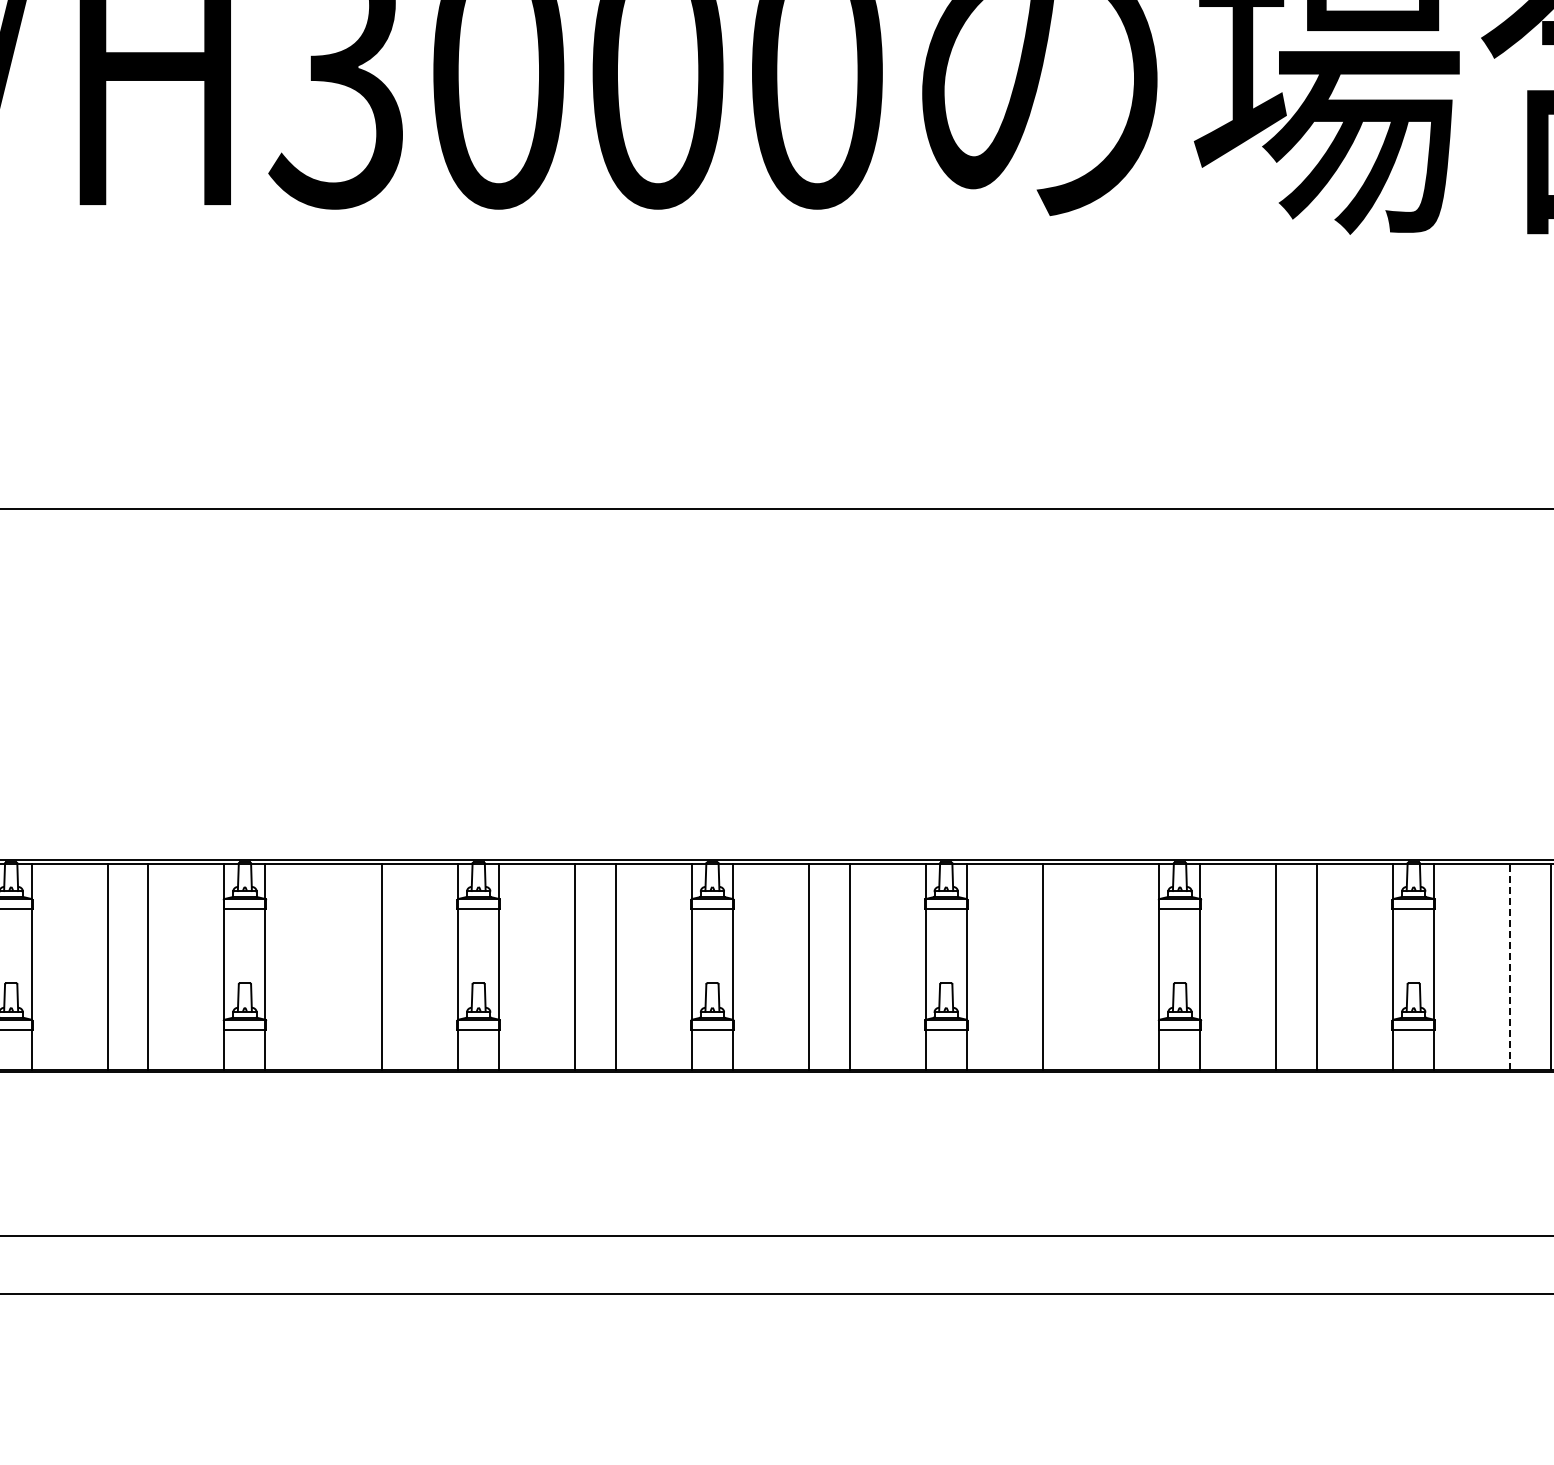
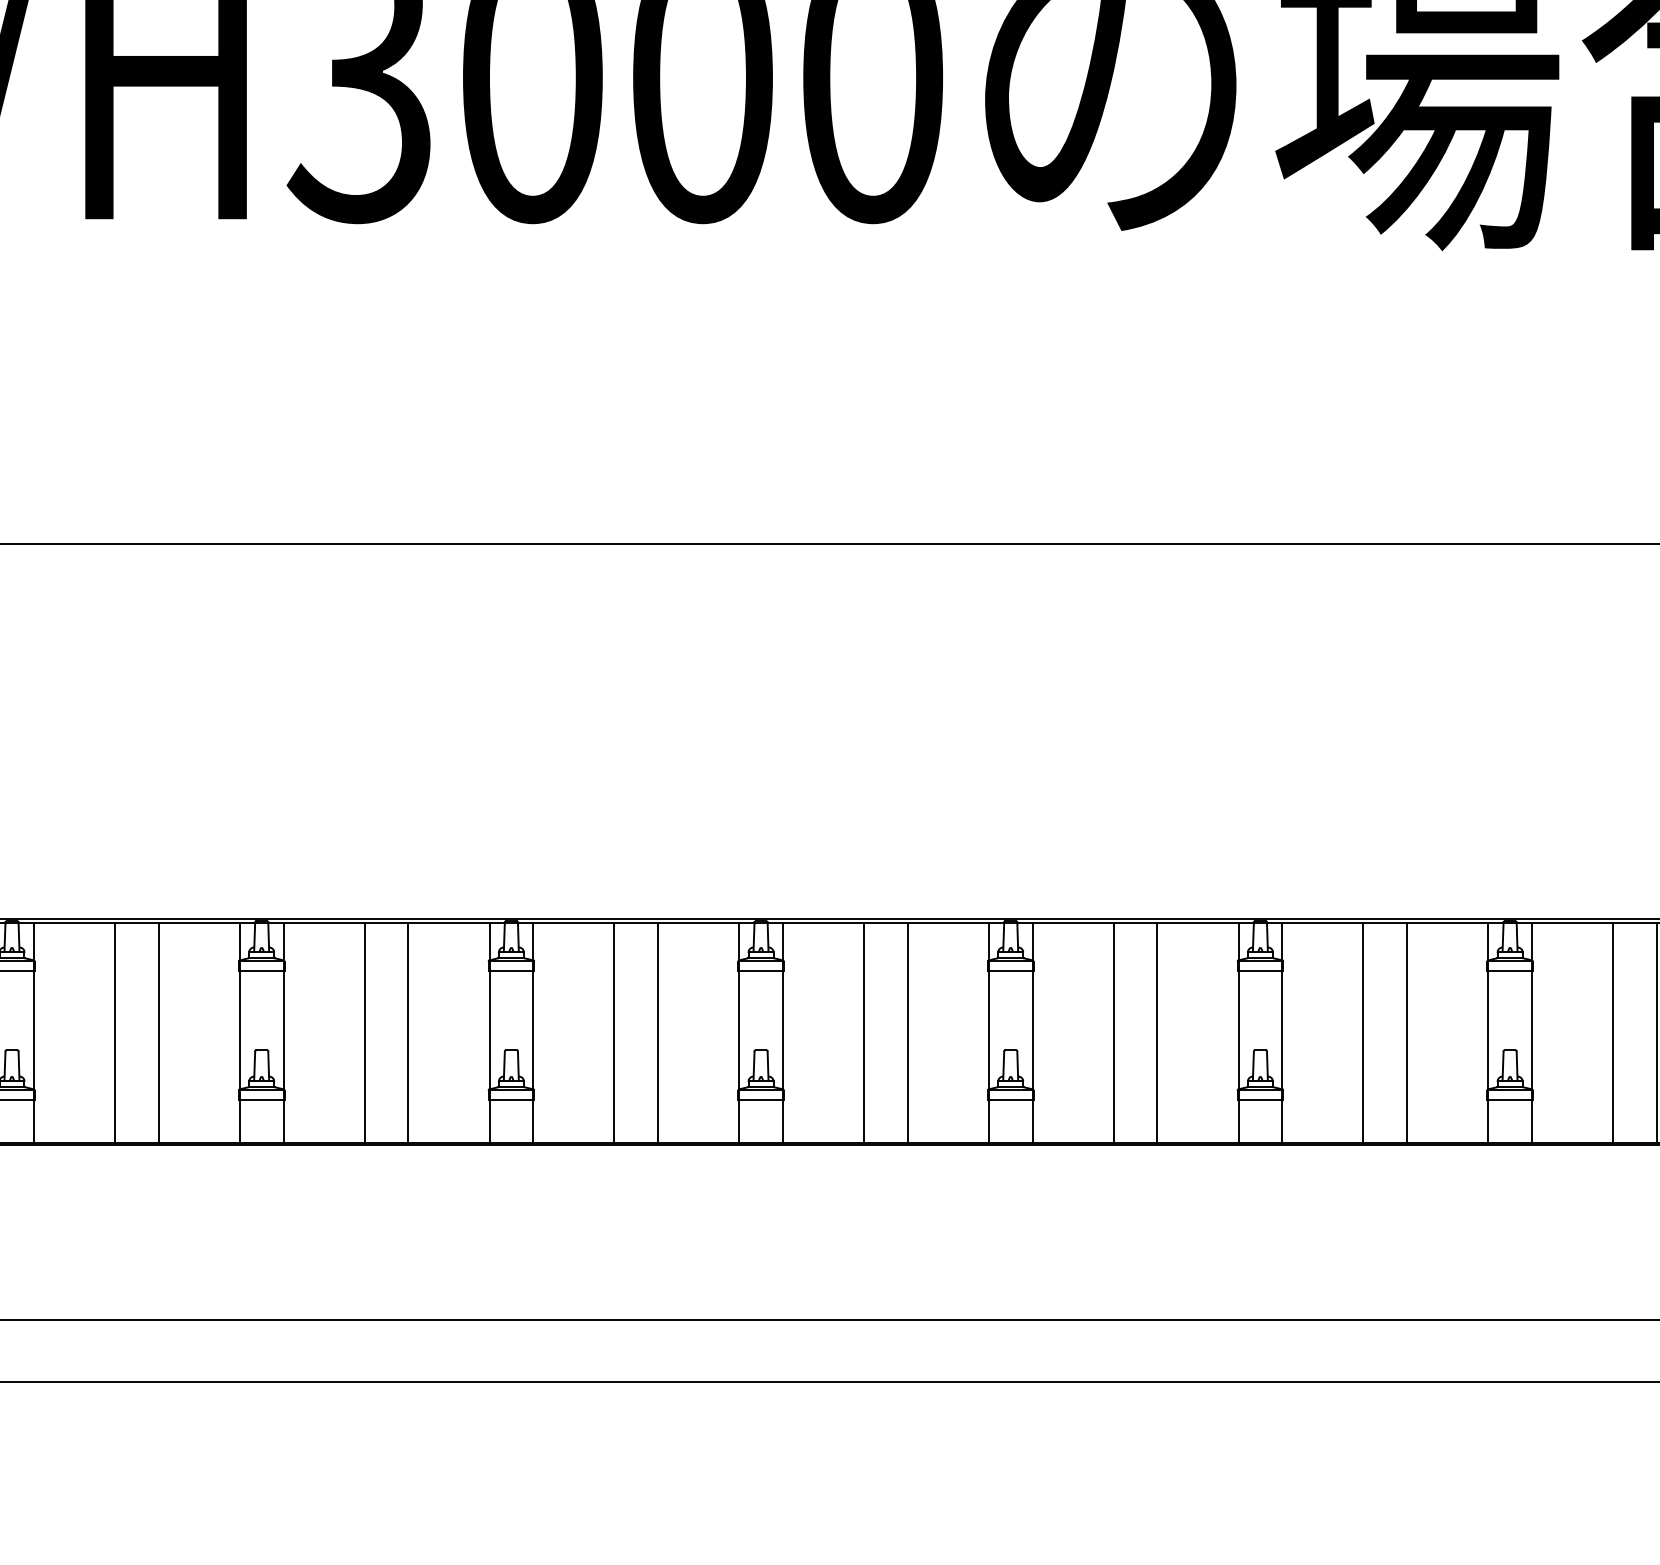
line: (341, 967) -> (364, 1033), added
line: (1083, 967) -> (1157, 1033), added
line: (1510, 967) -> (1613, 1033), dashed -> solid

